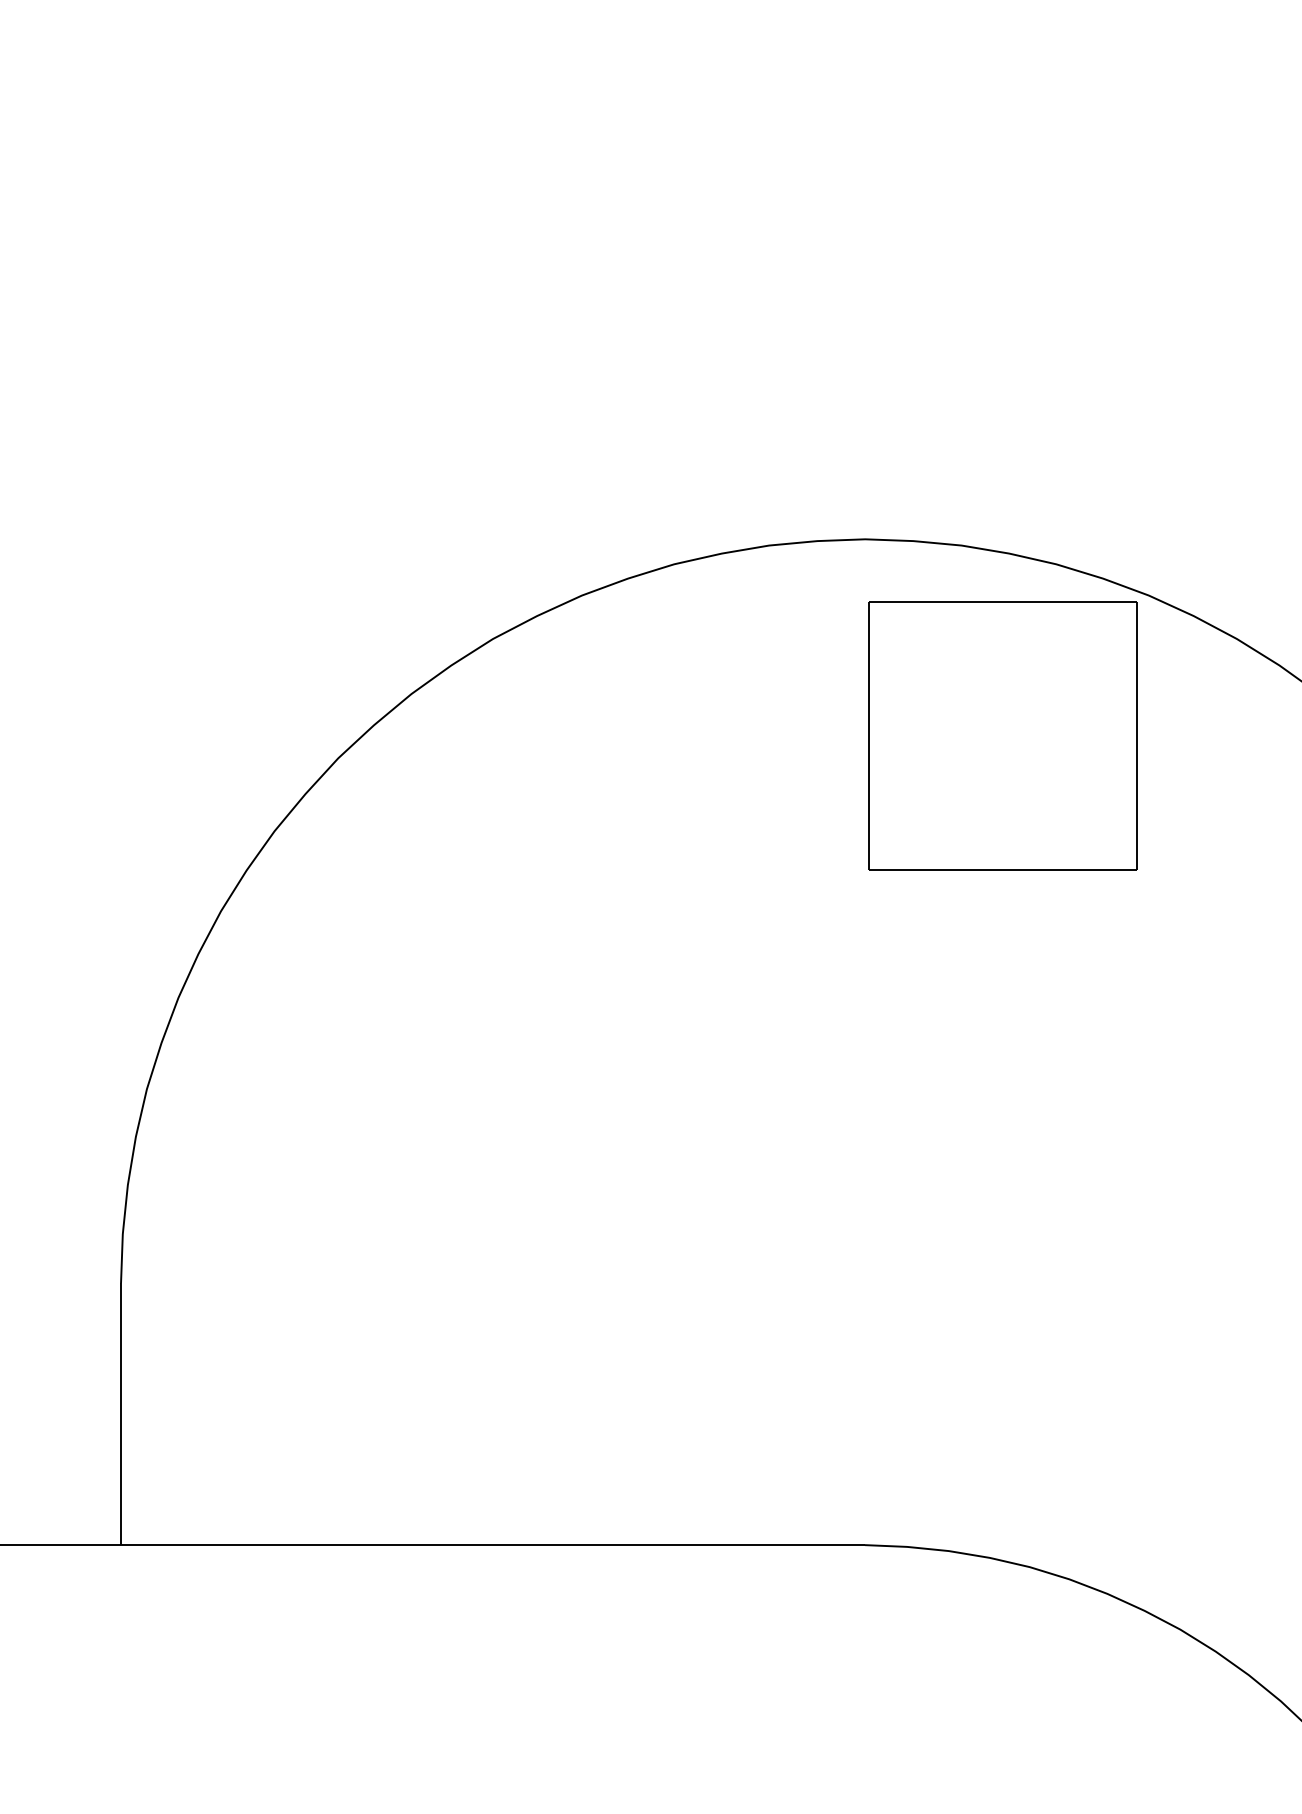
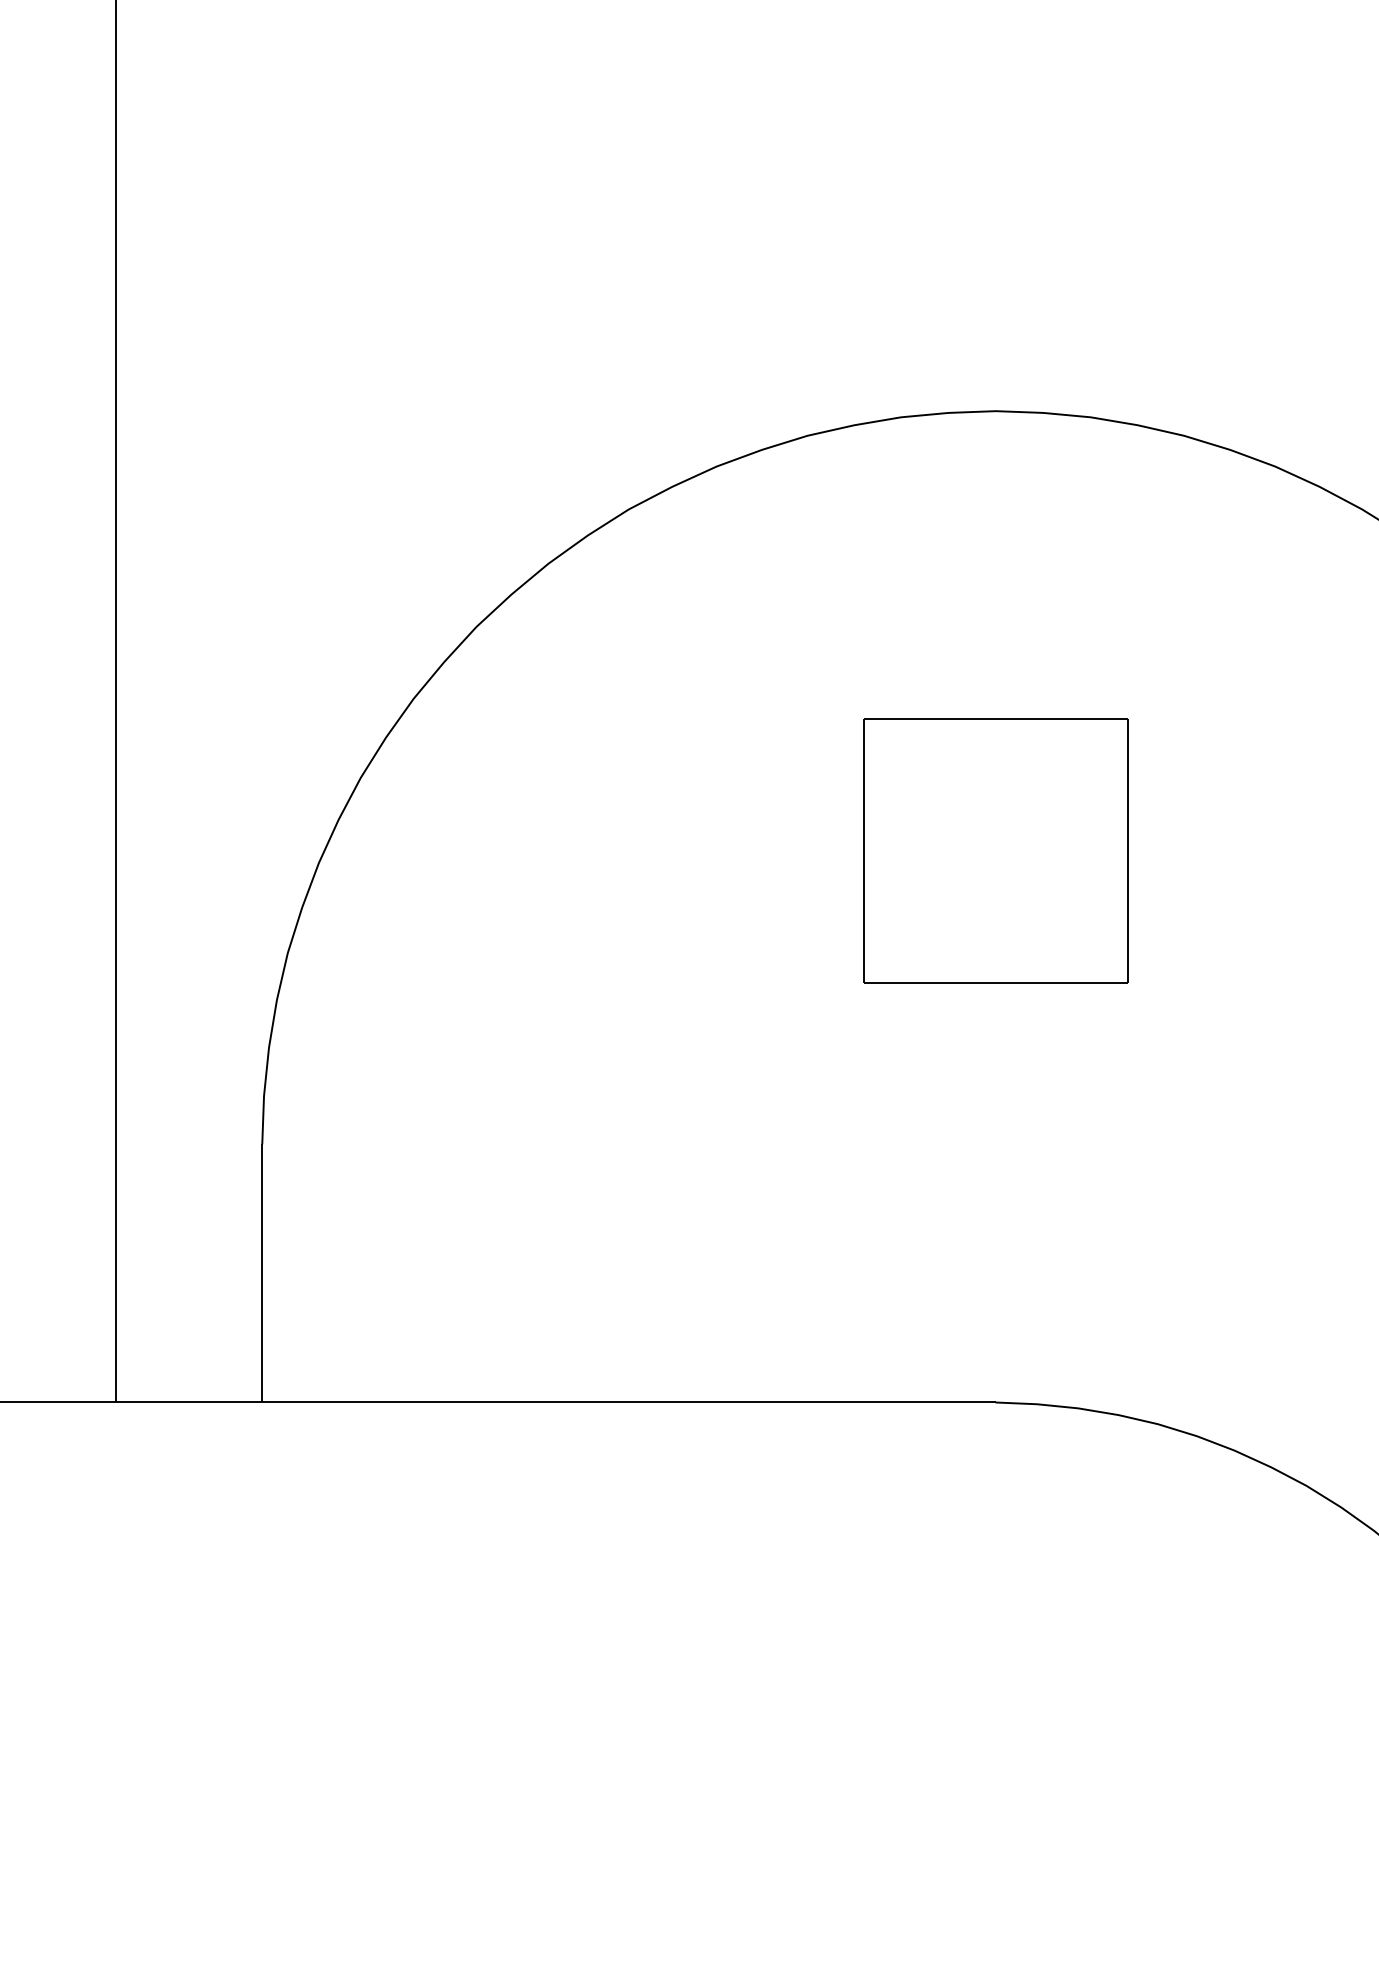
part: (1002, 735) -> (995, 850), moved

